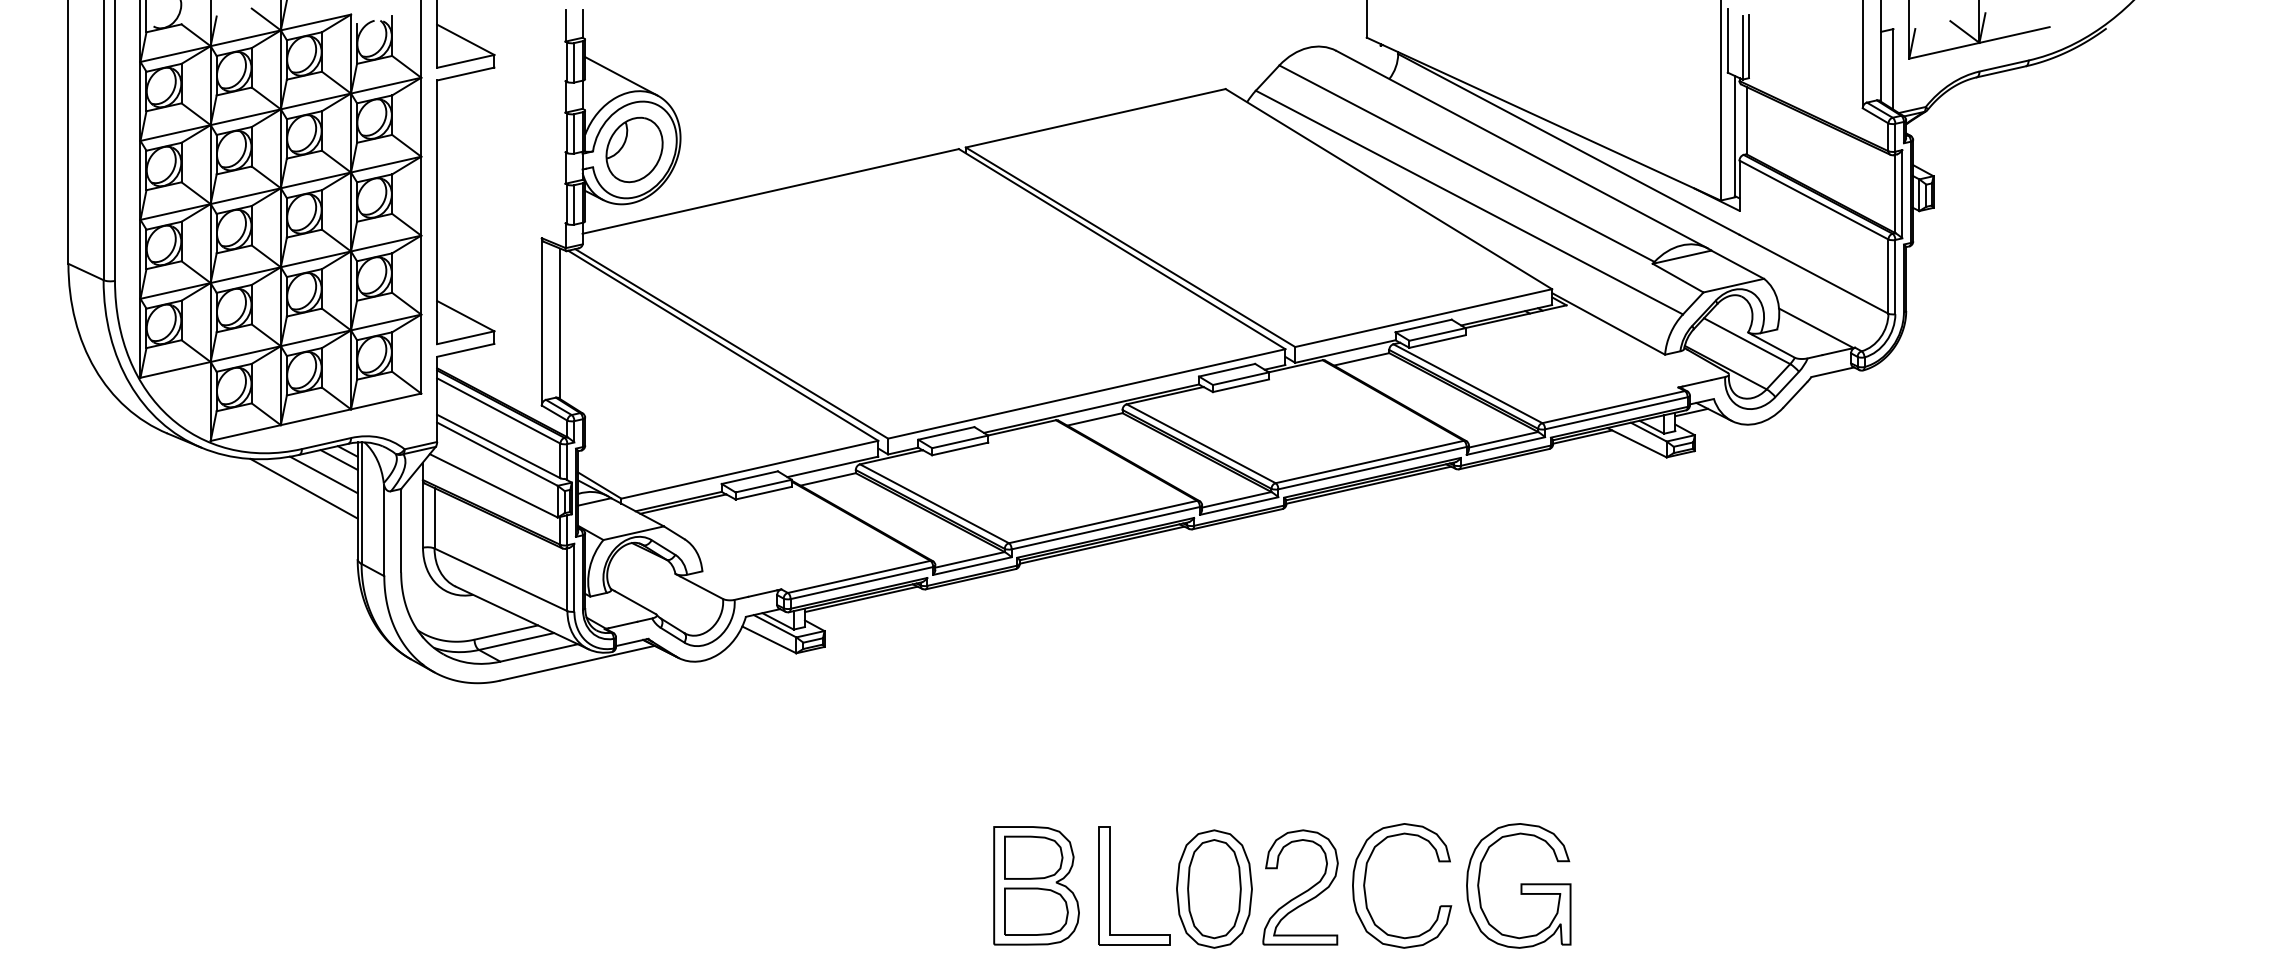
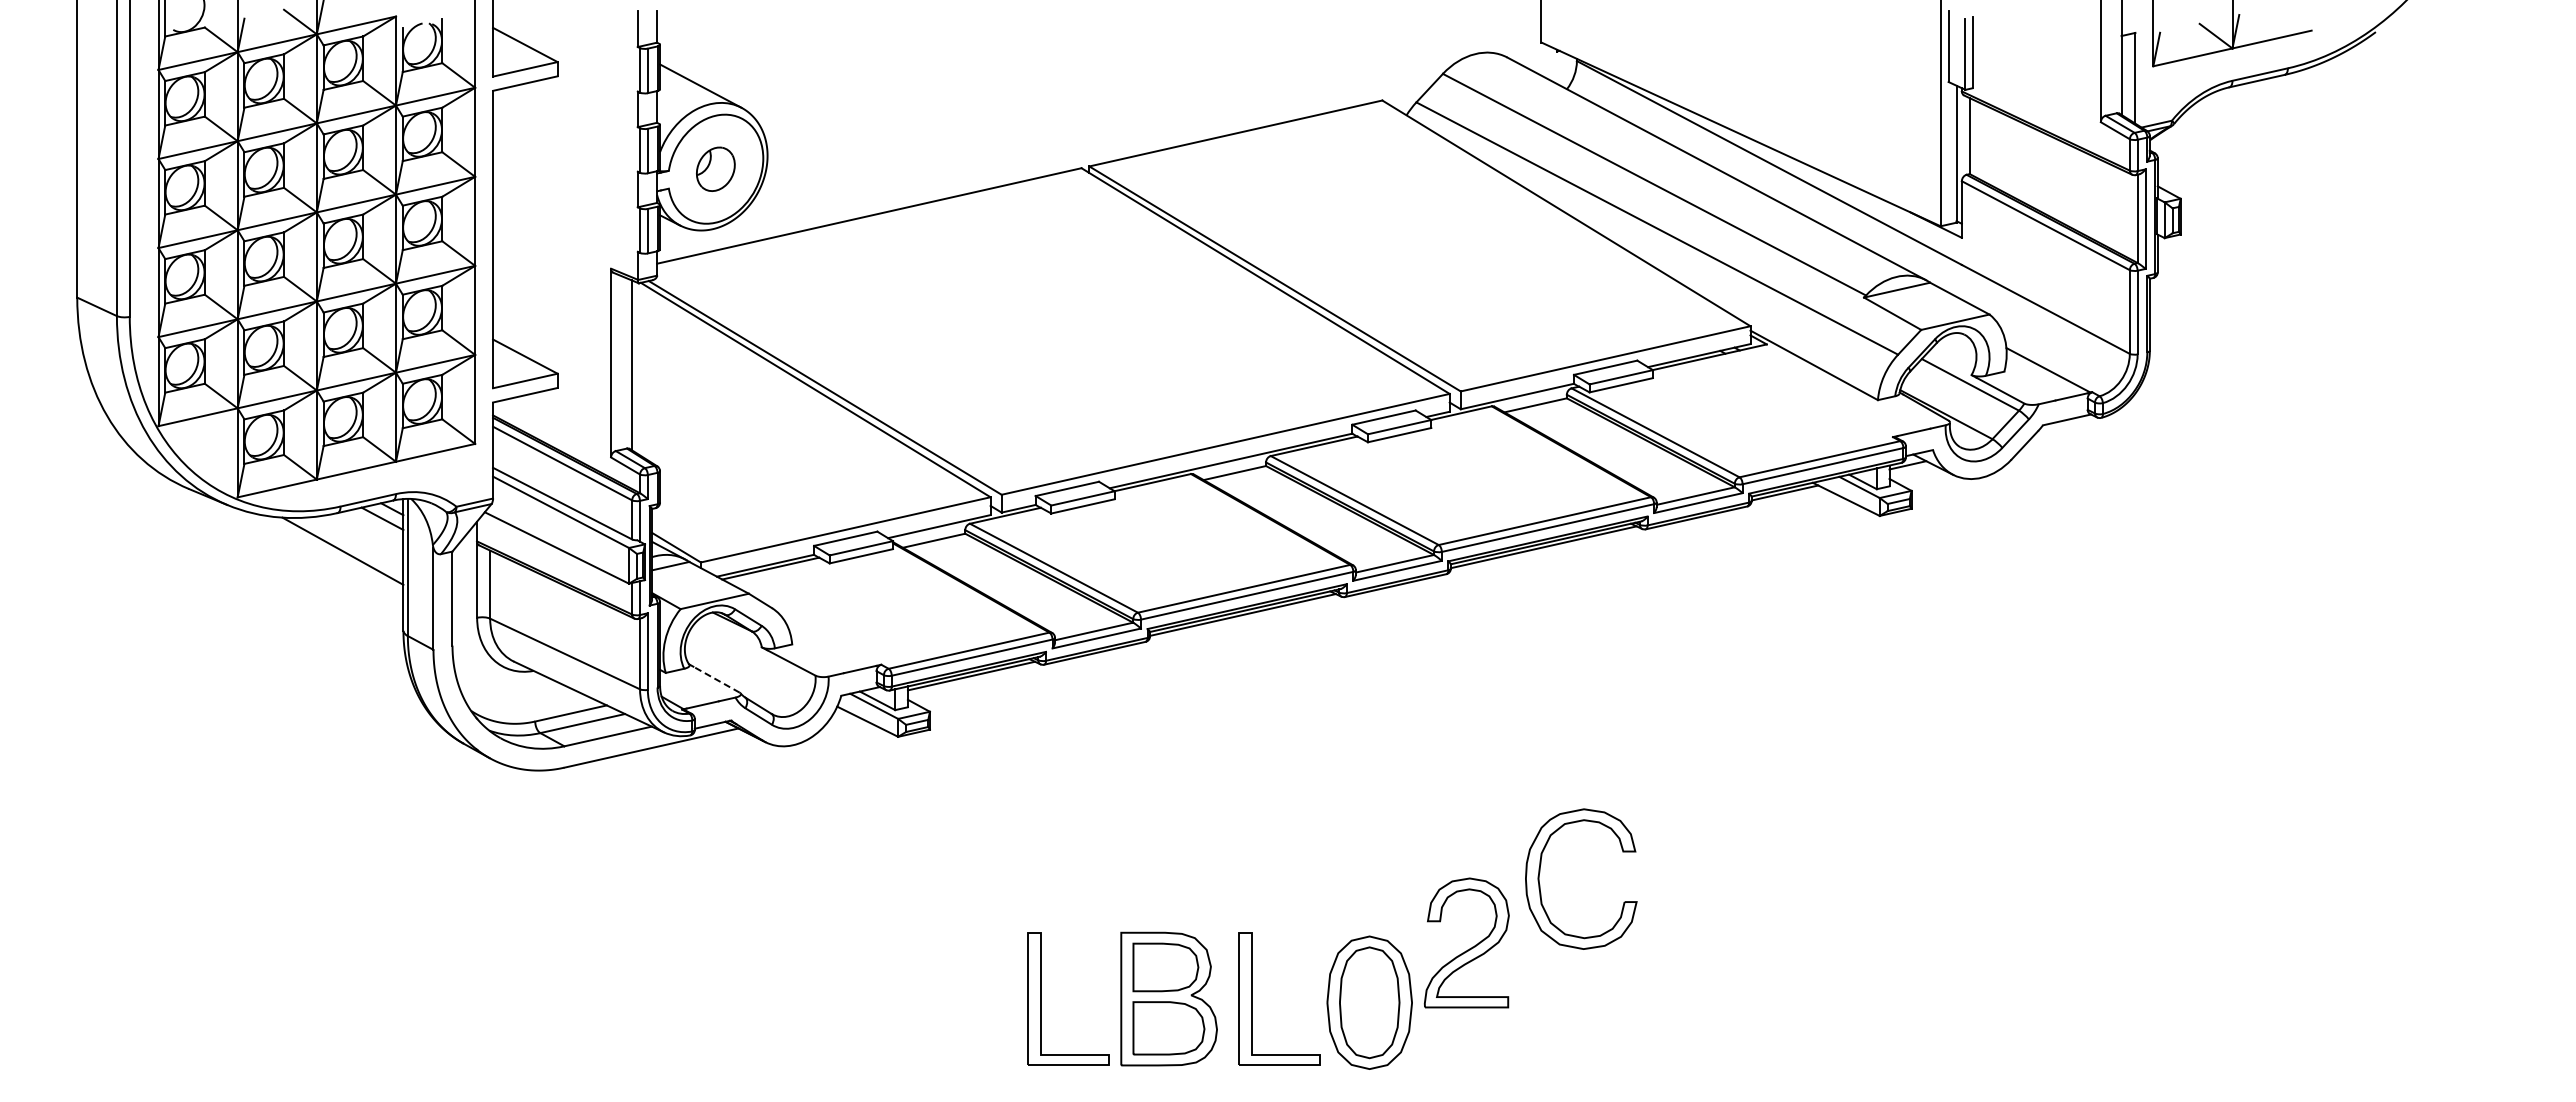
part: (634, 150) -> (715, 169), size x0.6
line: (324, 474) -> (365, 535), removed
line: (635, 602) -> (716, 679), solid -> dashed
part: (1365, 879) -> (1540, 872), moved
part: (923, 885) -> (1041, 998), added
part: (1518, 885) -> (1712, 998), removed
part: (1302, 892) -> (1469, 948), moved

